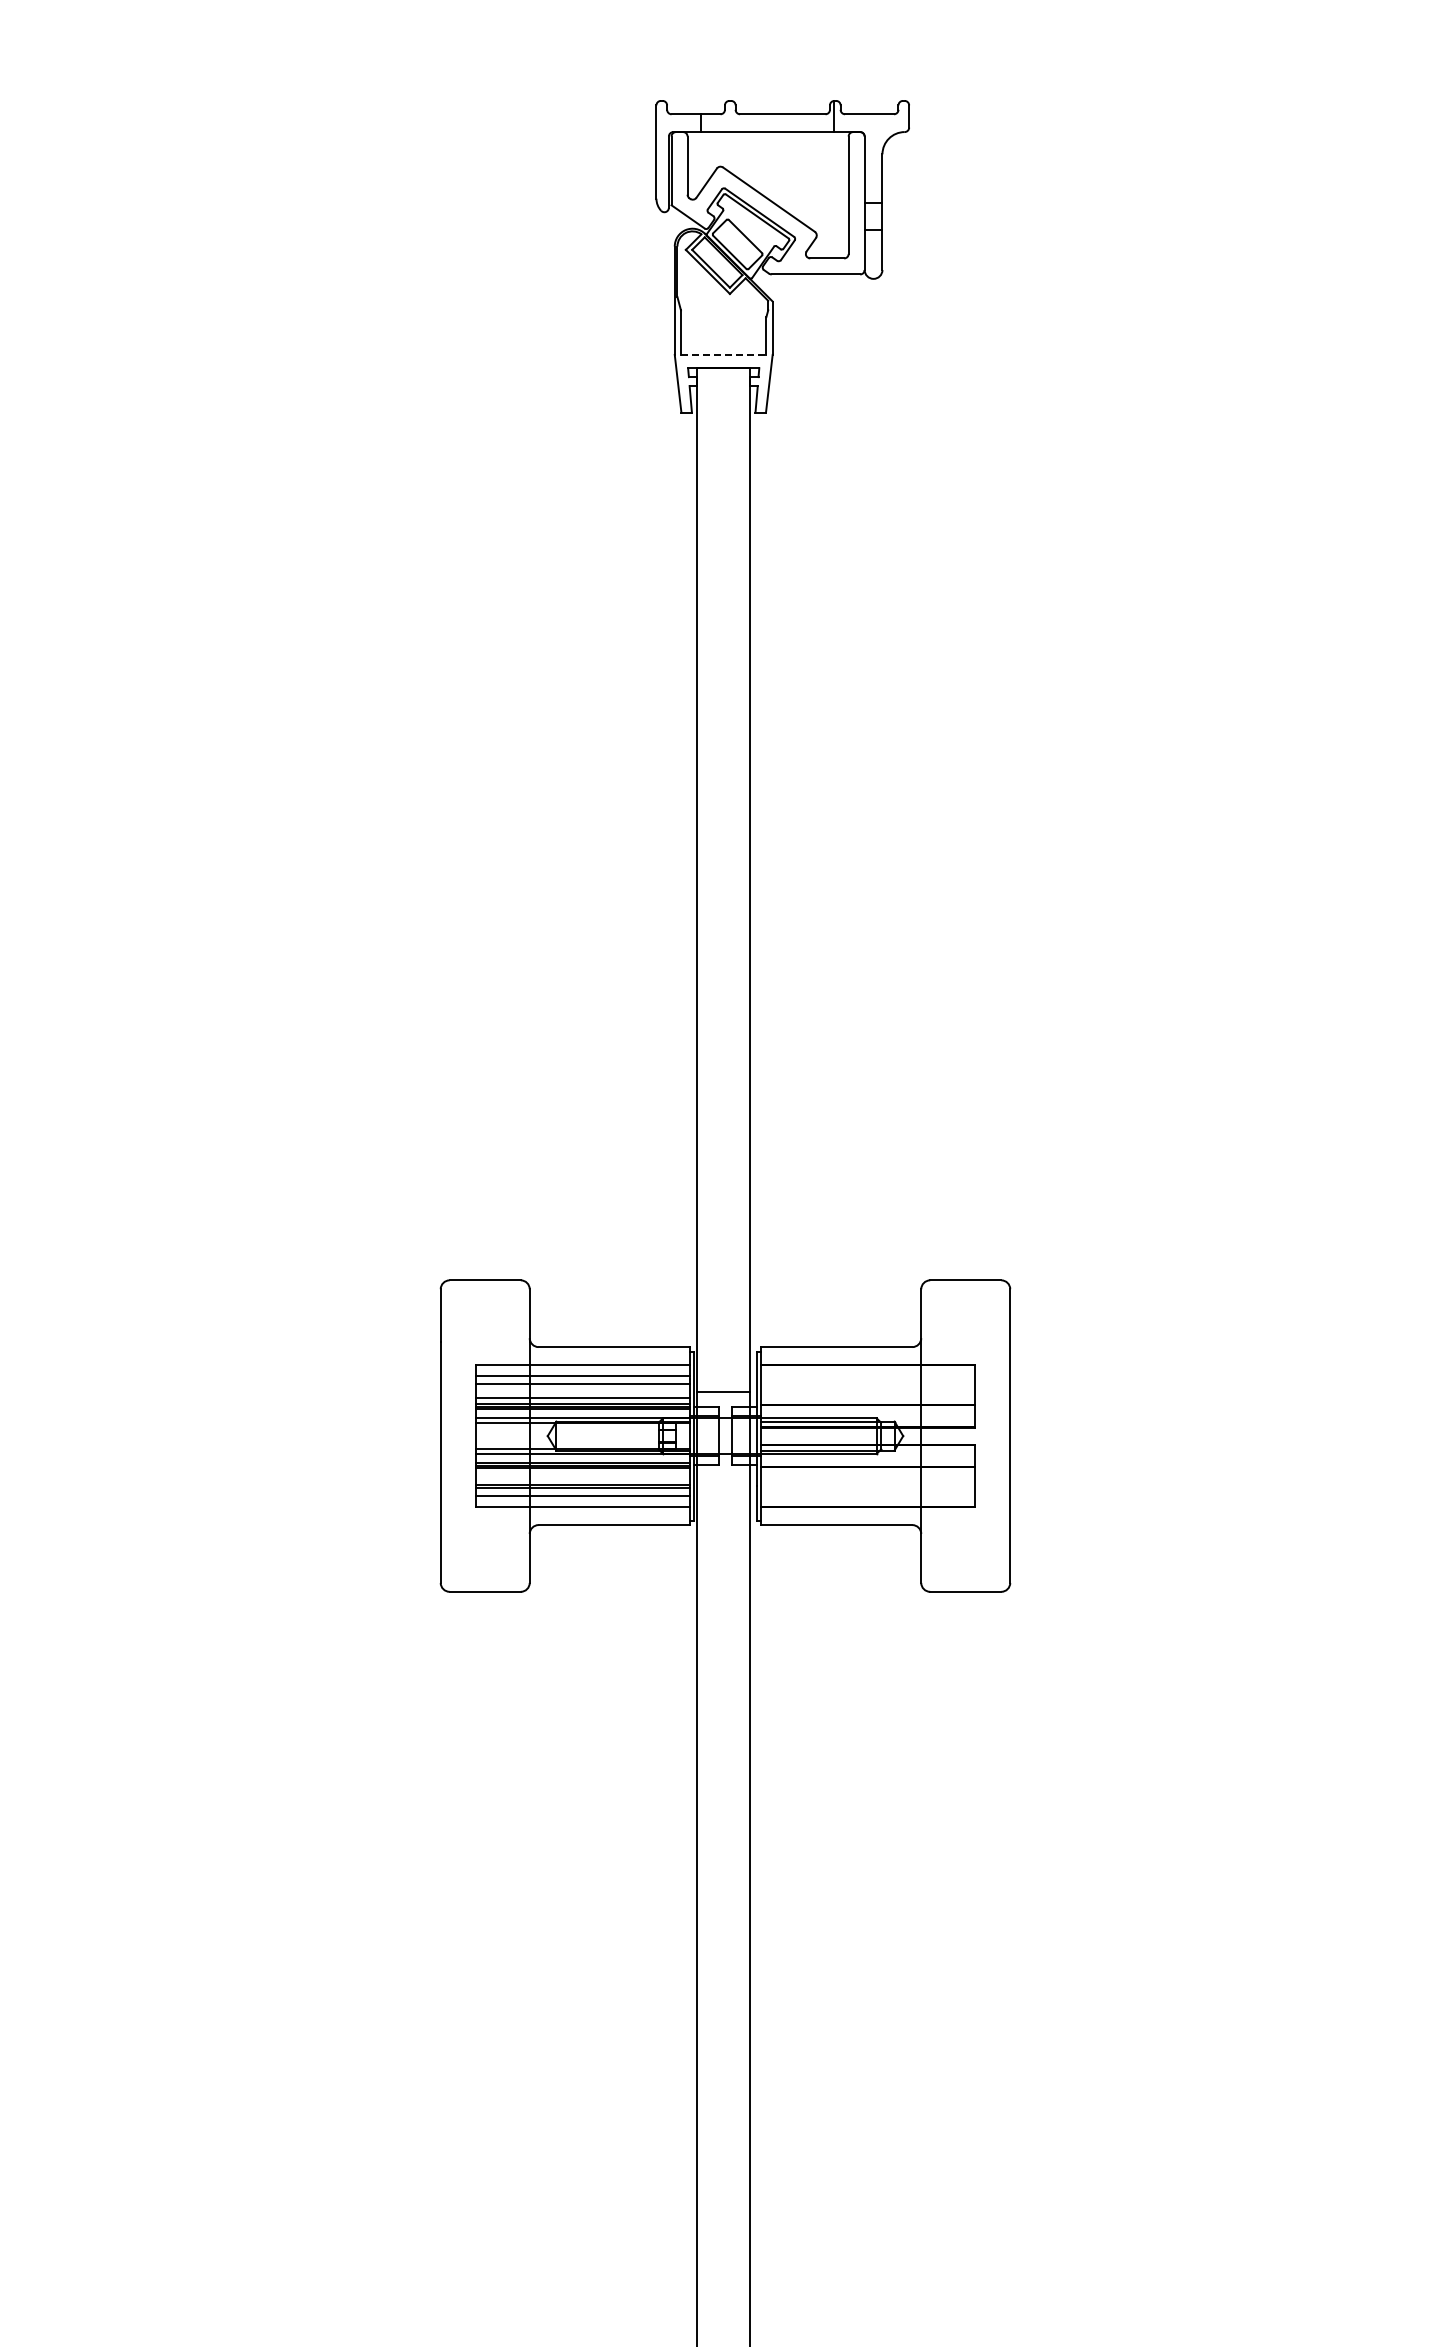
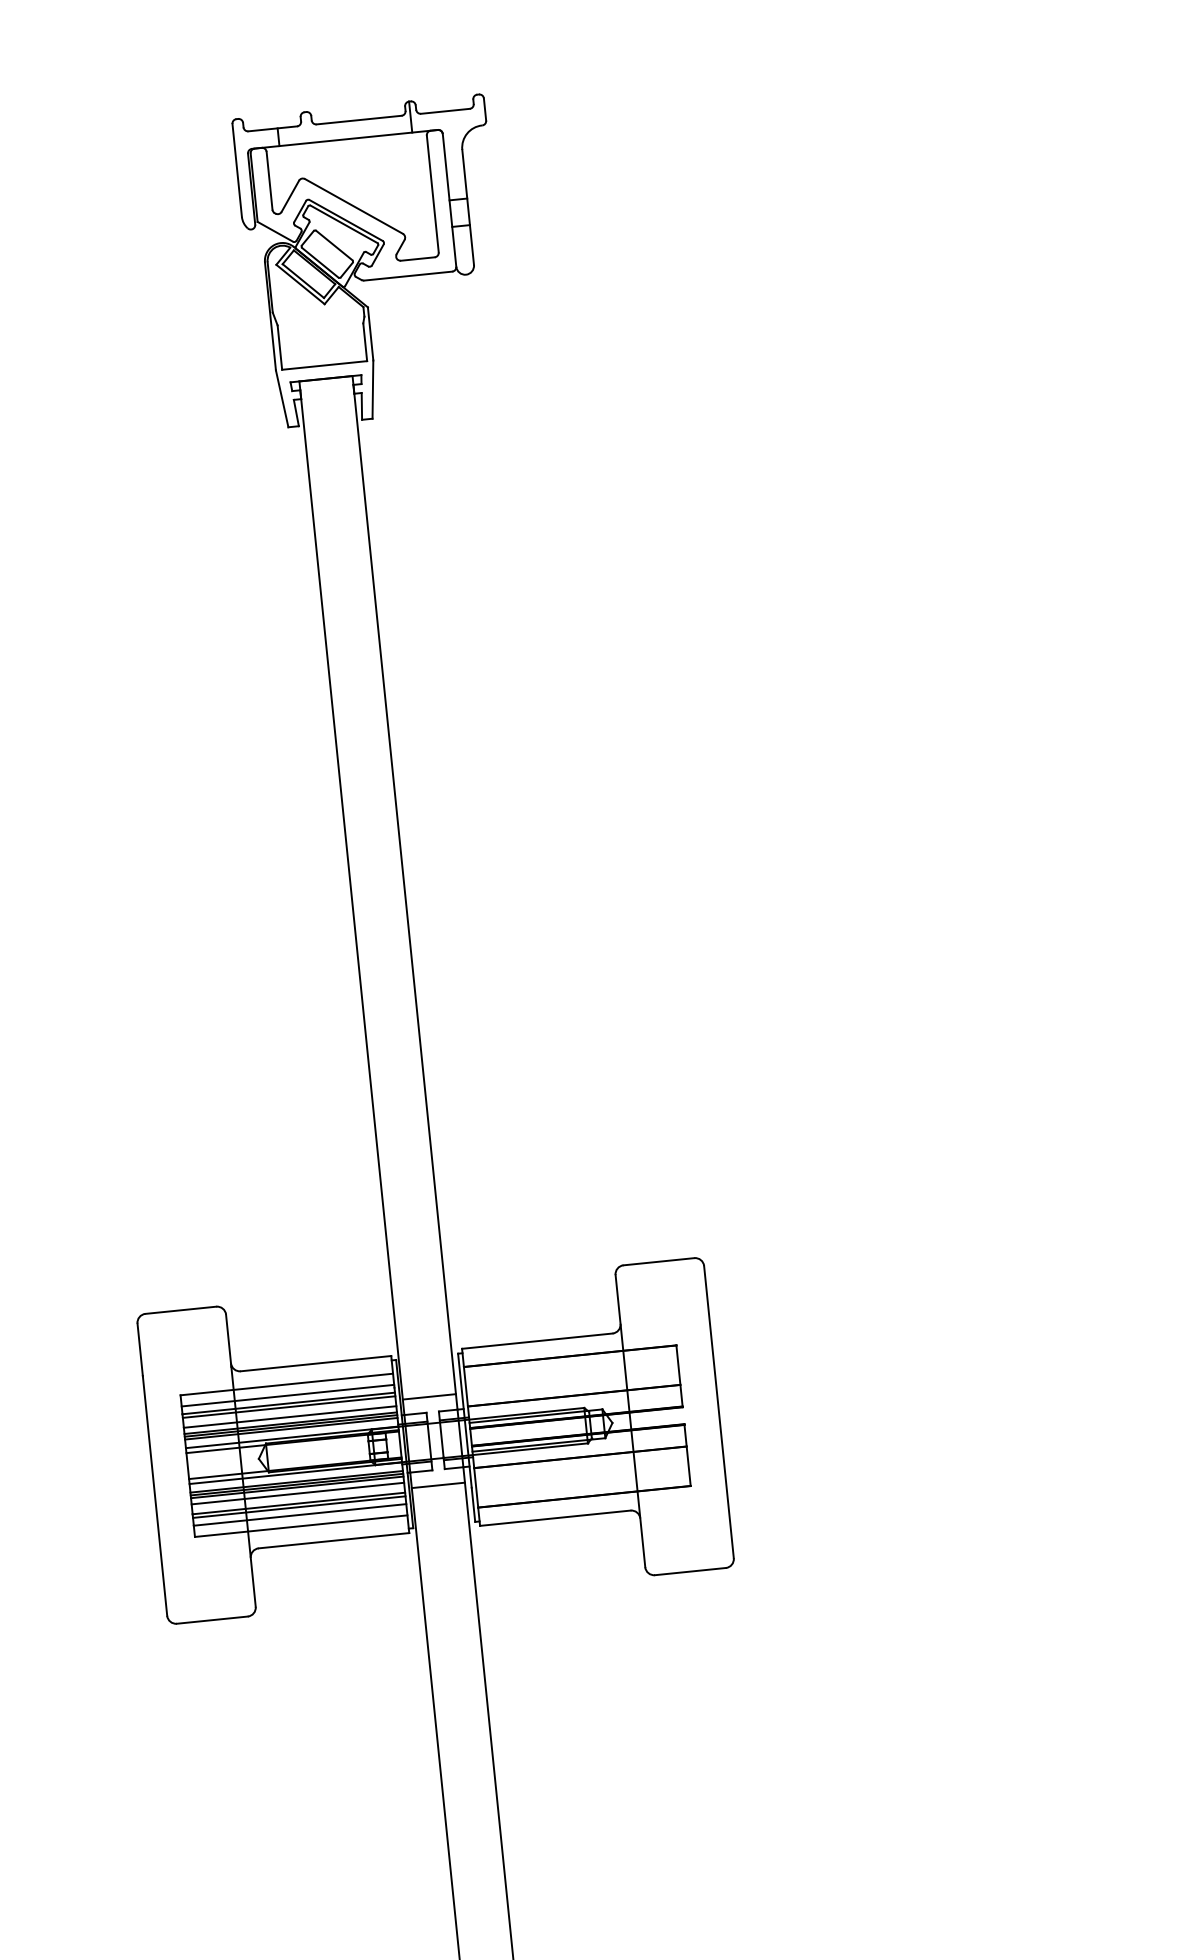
line: (723, 354) -> (324, 365), dashed -> solid
line: (582, 1387) -> (288, 1407), added
line: (582, 1474) -> (297, 1493), added
line: (723, 1480) -> (438, 1485), added

